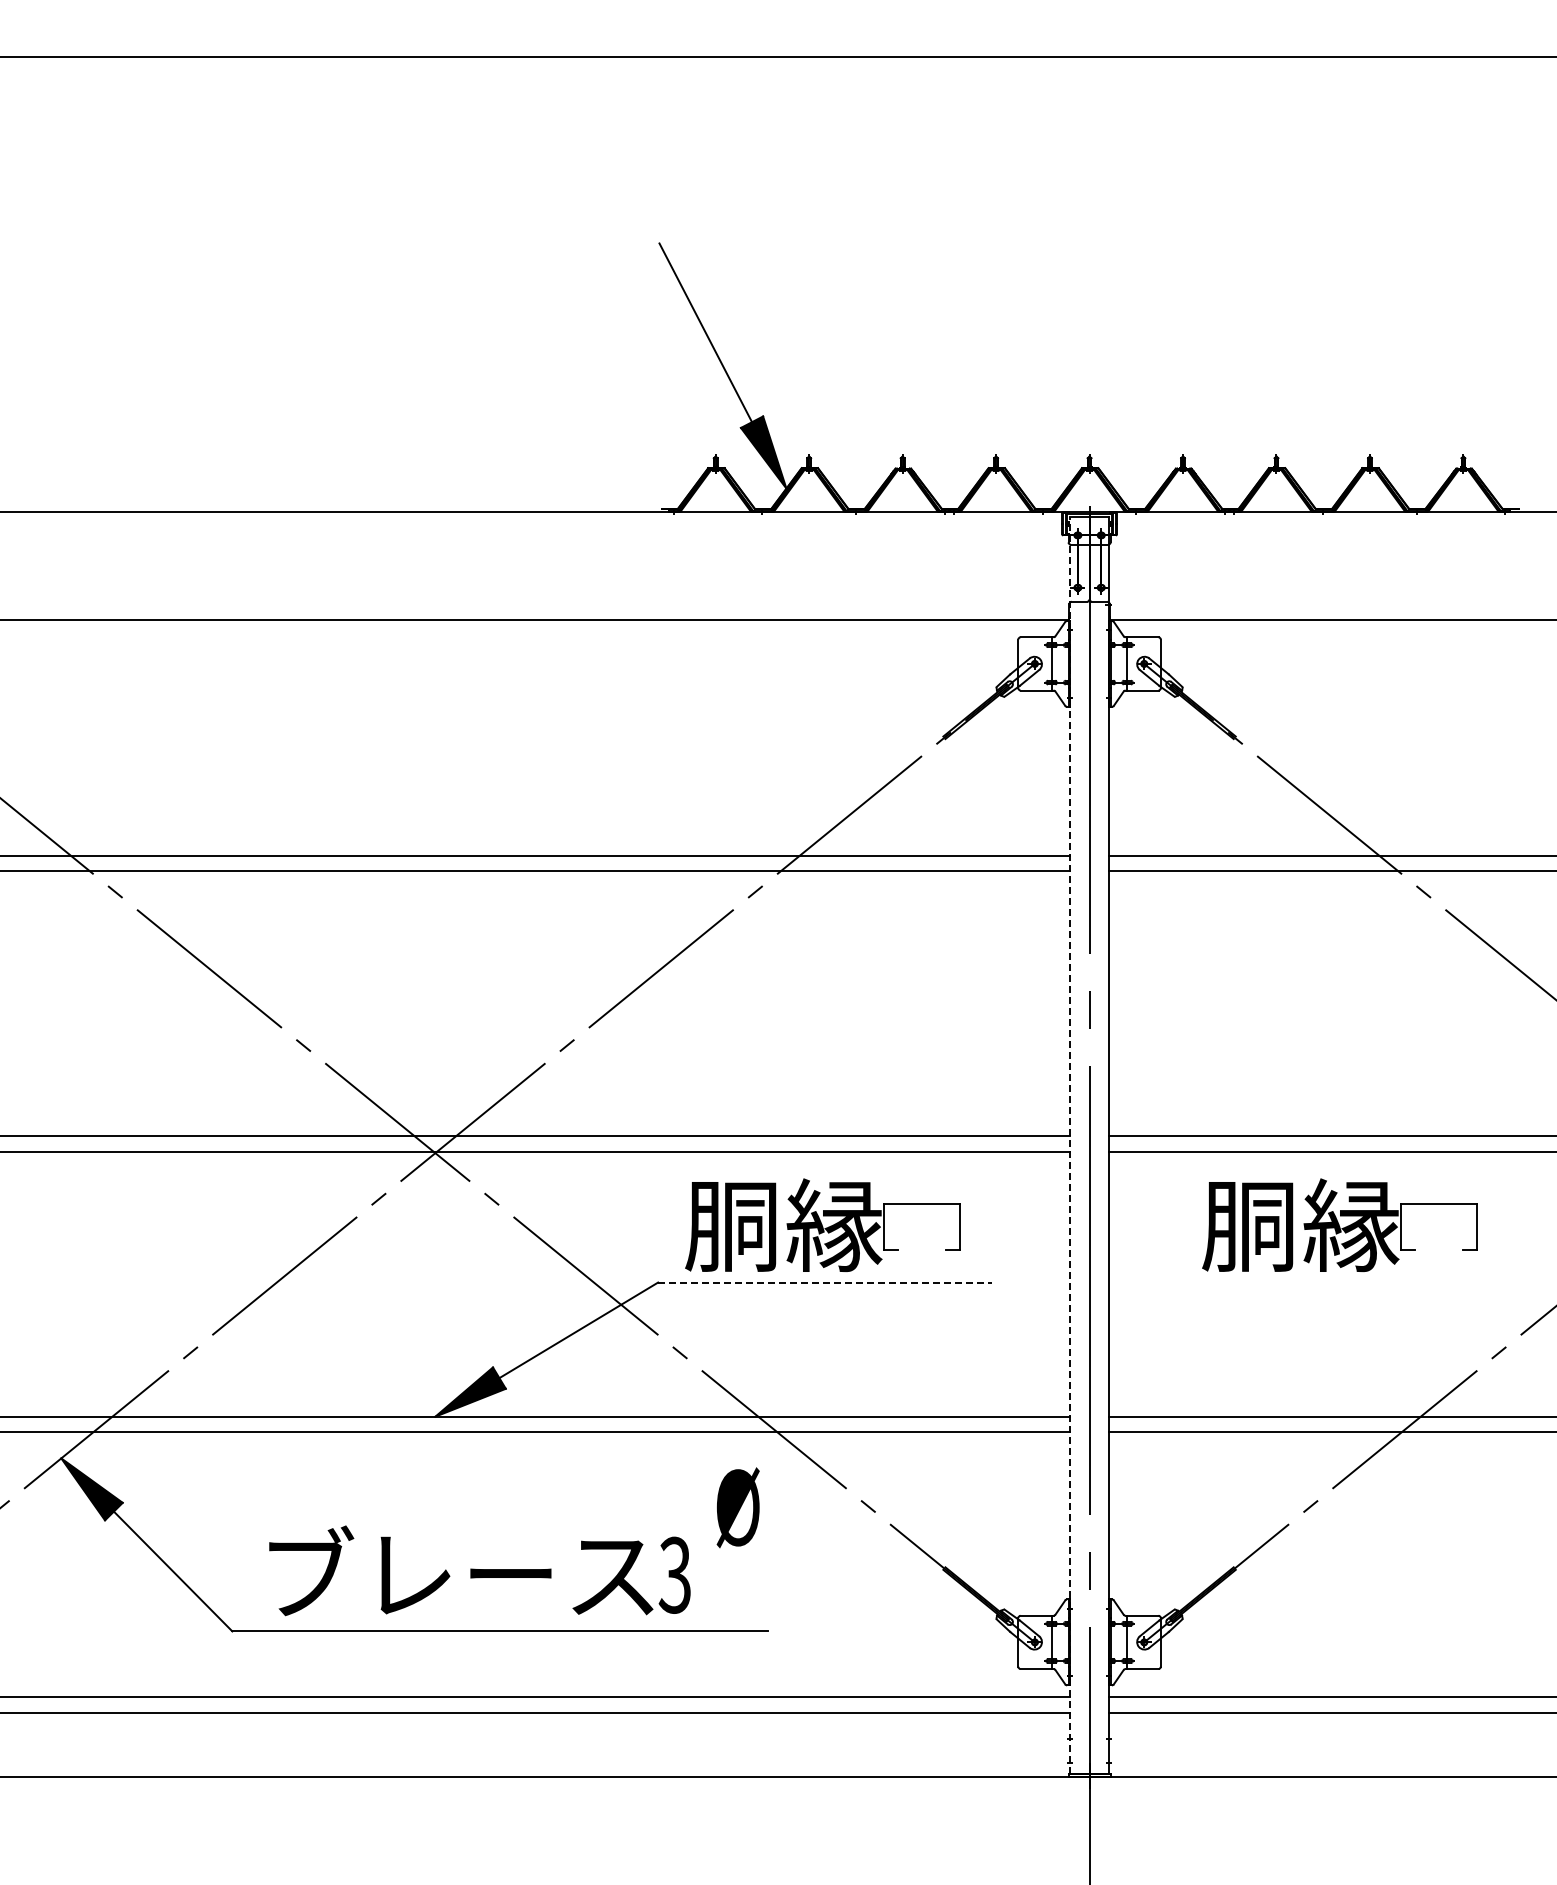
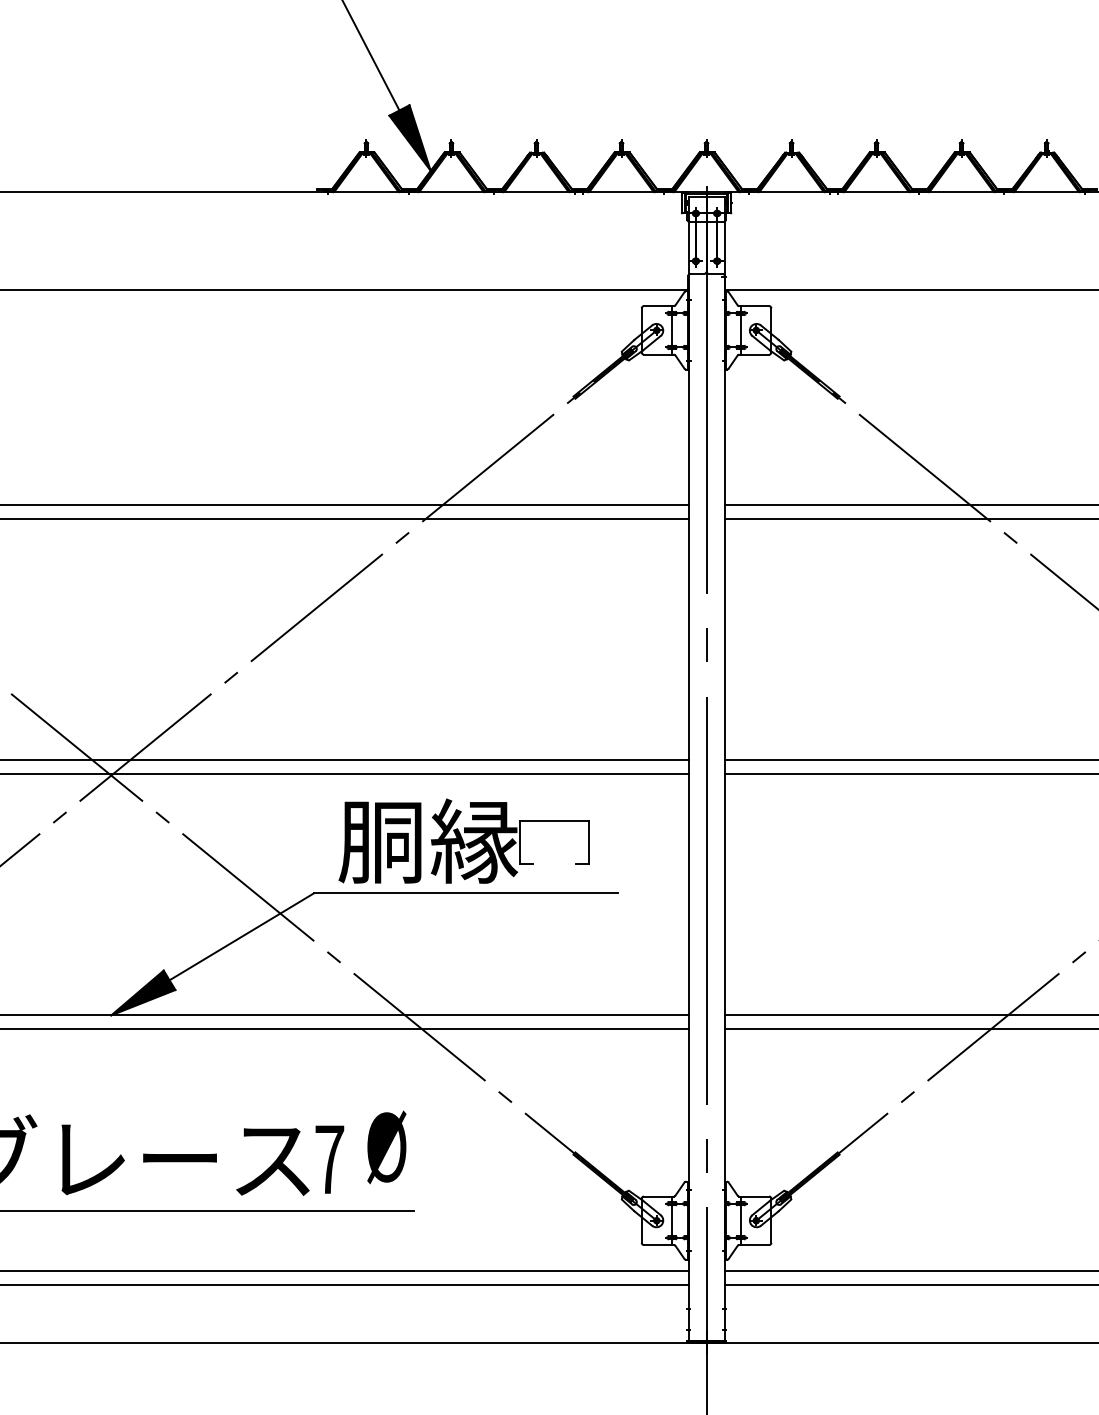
line: (1069, 1145) -> (688, 768), dashed -> solid
part: (1339, 1224) -> (933, 840), removed
line: (825, 1282) -> (466, 893), dashed -> solid
text: (737, 1507) -> (386, 1147), moved
text: (674, 1574) -> (328, 1158), 3 -> 7

